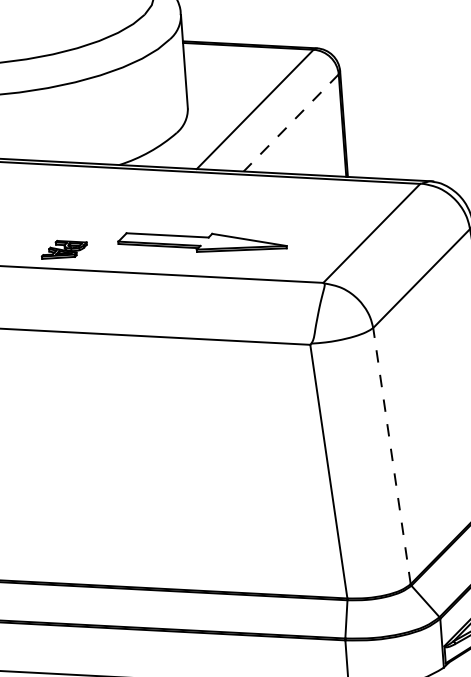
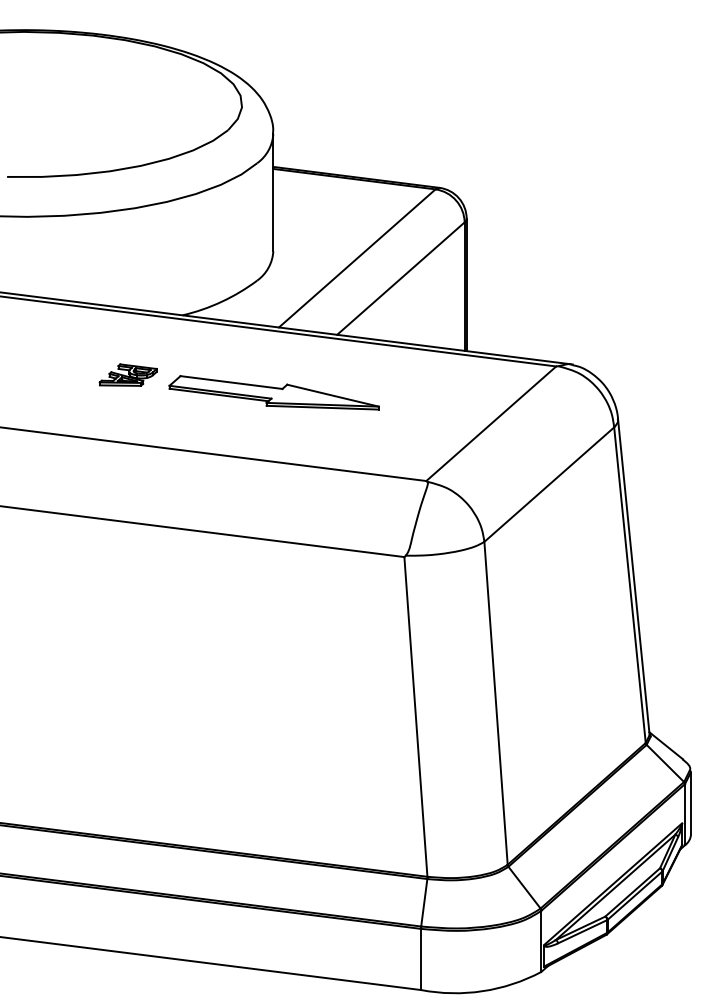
line: (290, 122) -> (400, 278), dashed -> solid
part: (201, 240) -> (273, 392), moved
part: (63, 248) -> (127, 374), moved
line: (392, 456) -> (496, 703), dashed -> solid

